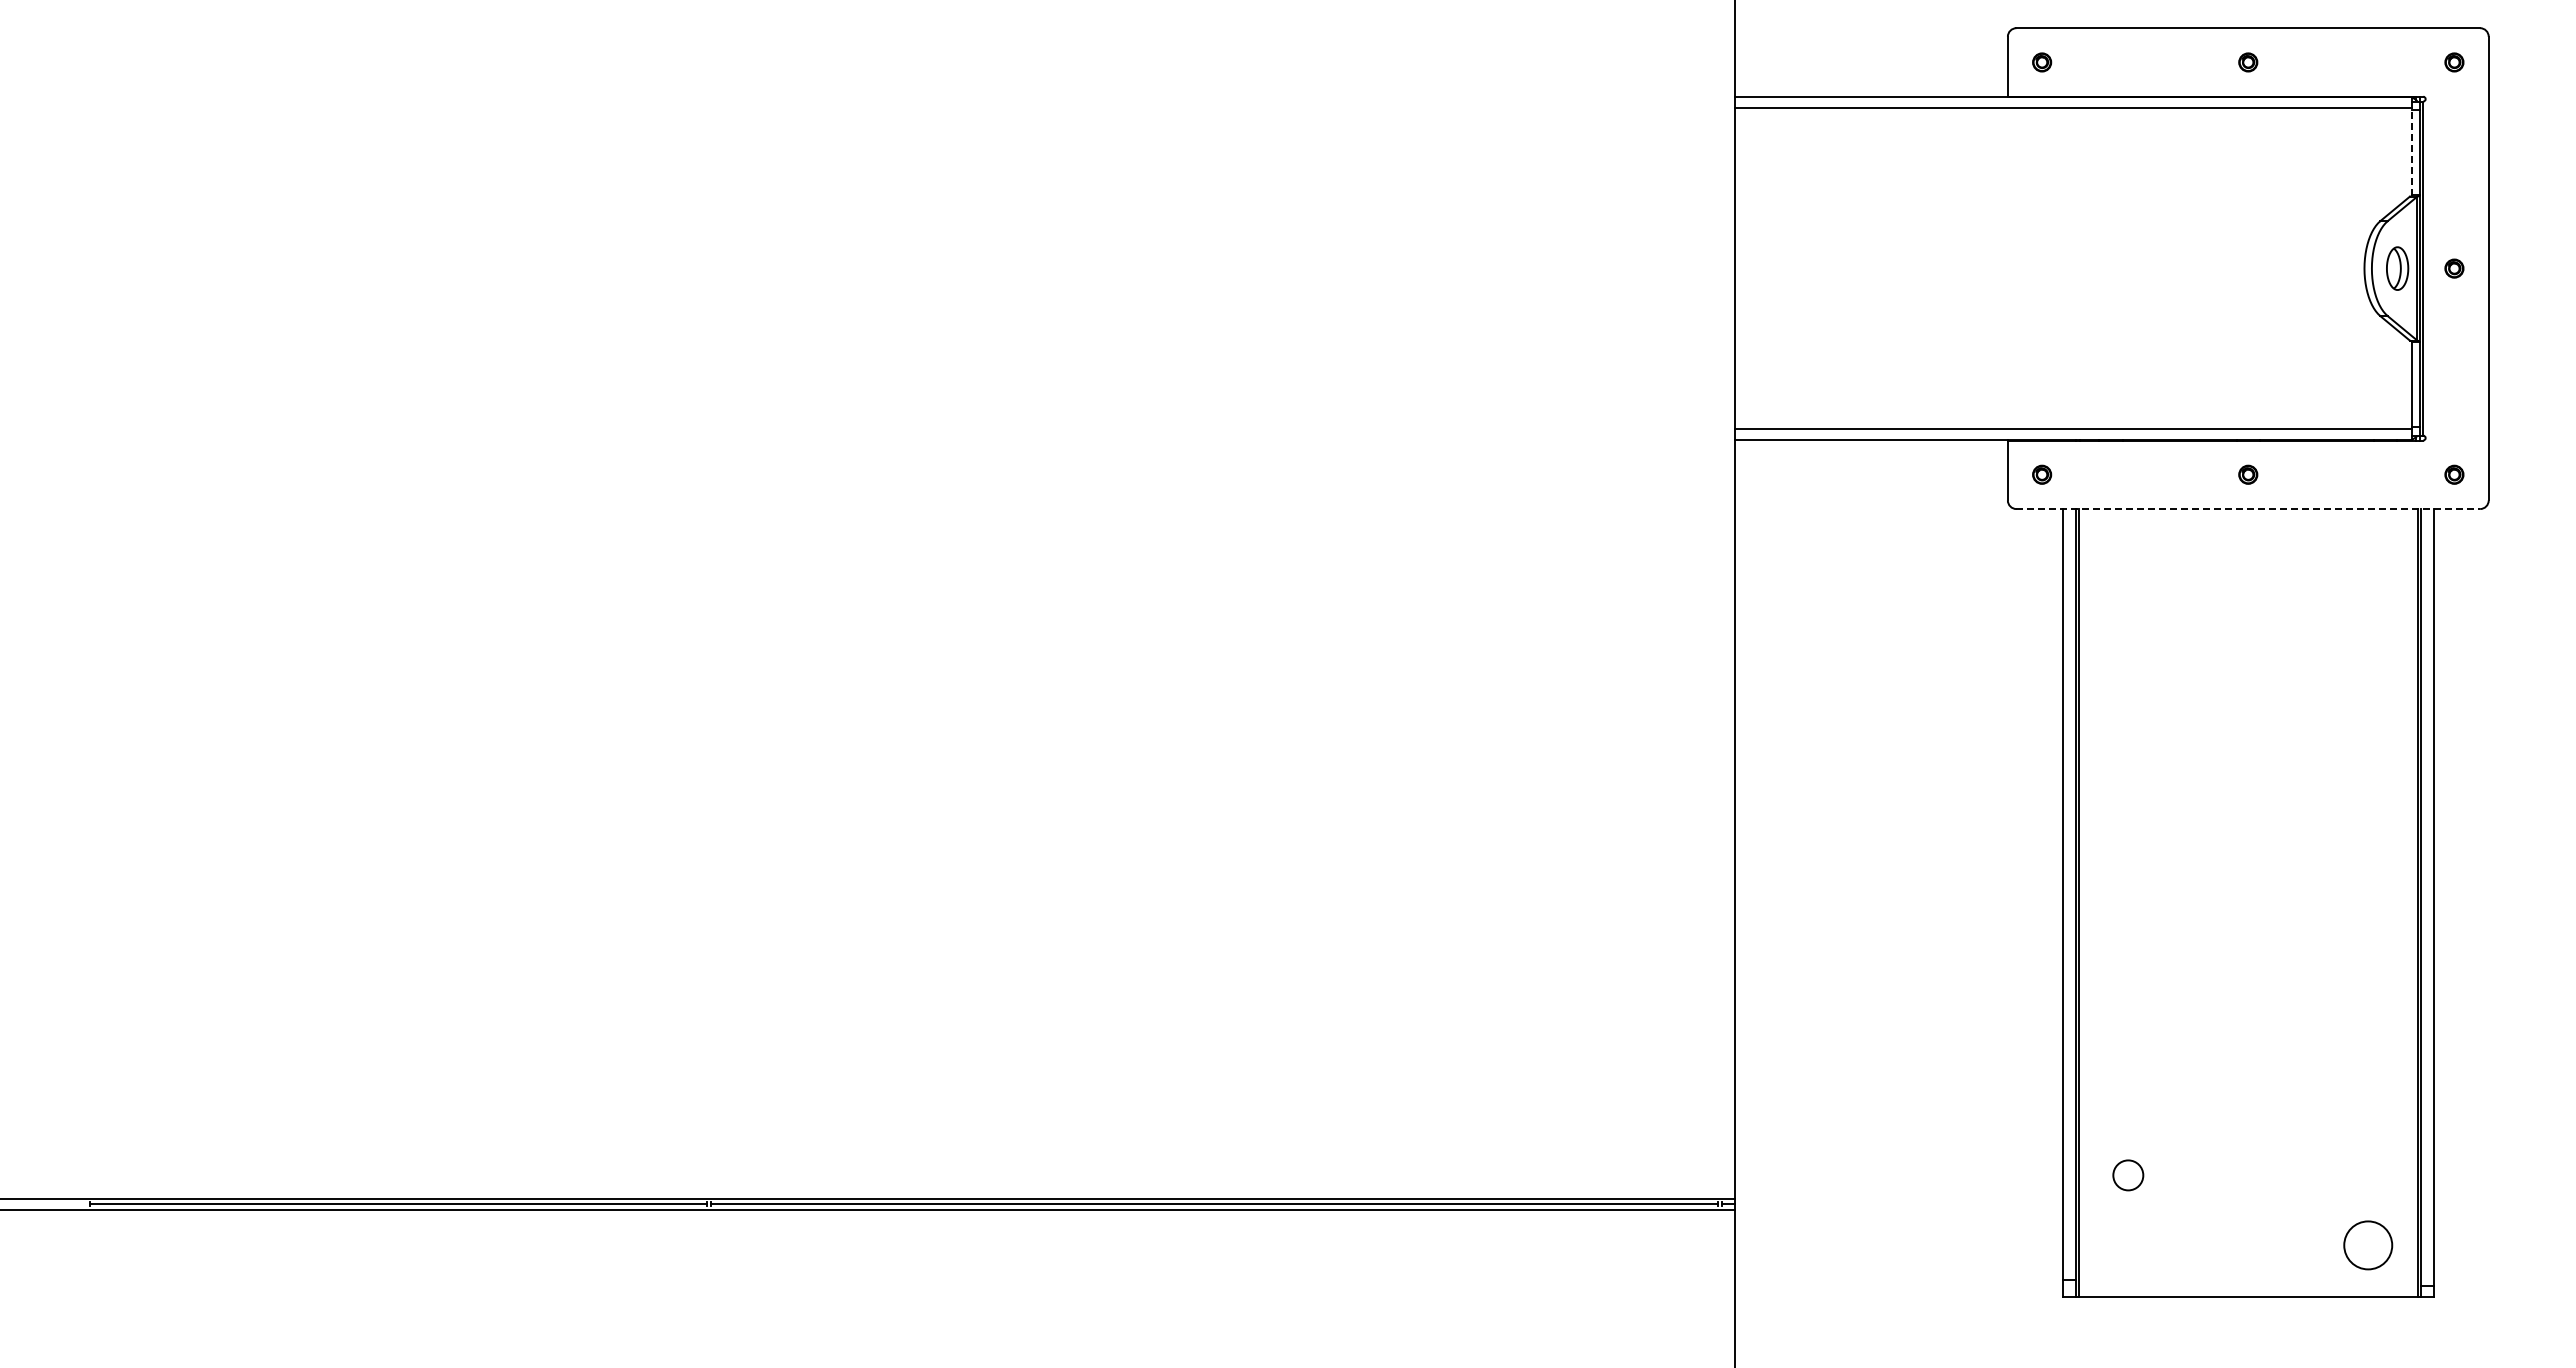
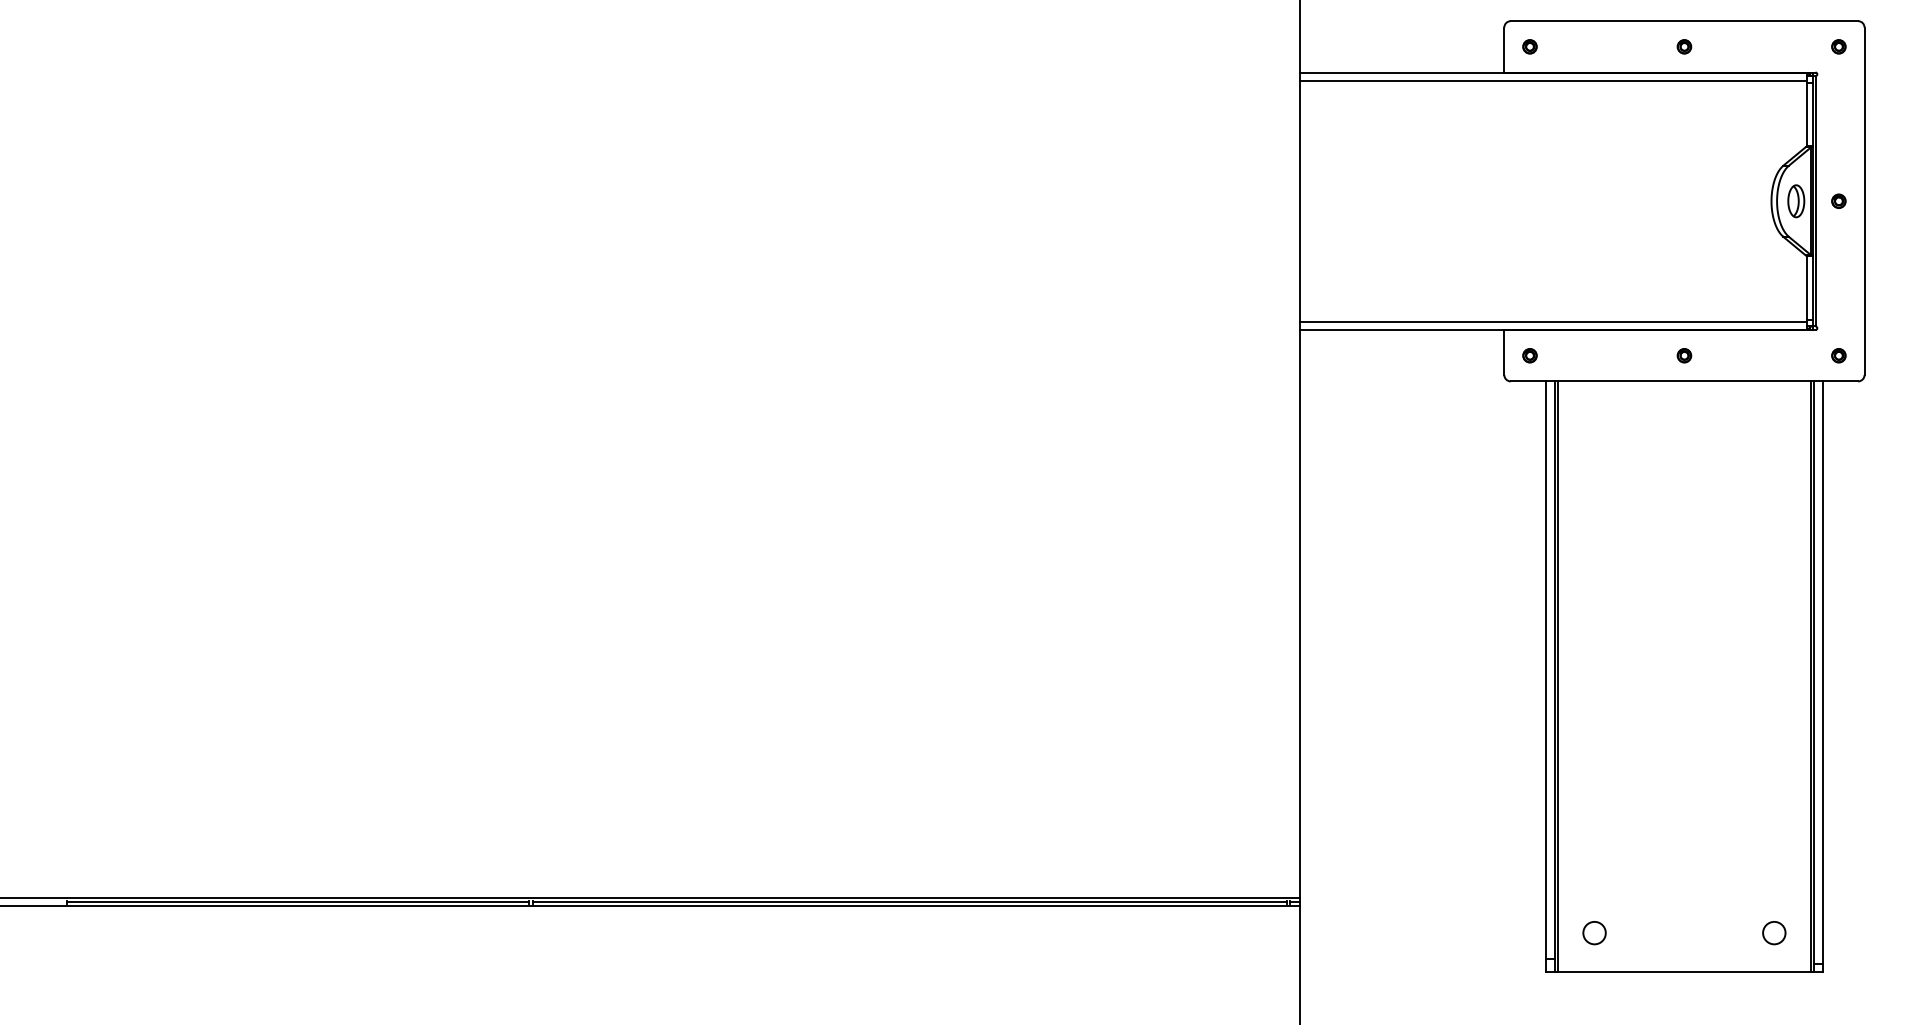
line: (2411, 151) -> (1806, 113), dashed -> solid
line: (2248, 509) -> (1684, 381), dashed -> solid
circle: (2128, 1175) -> (1594, 933), moved
circle: (2368, 1245) -> (1774, 933), size x0.62

